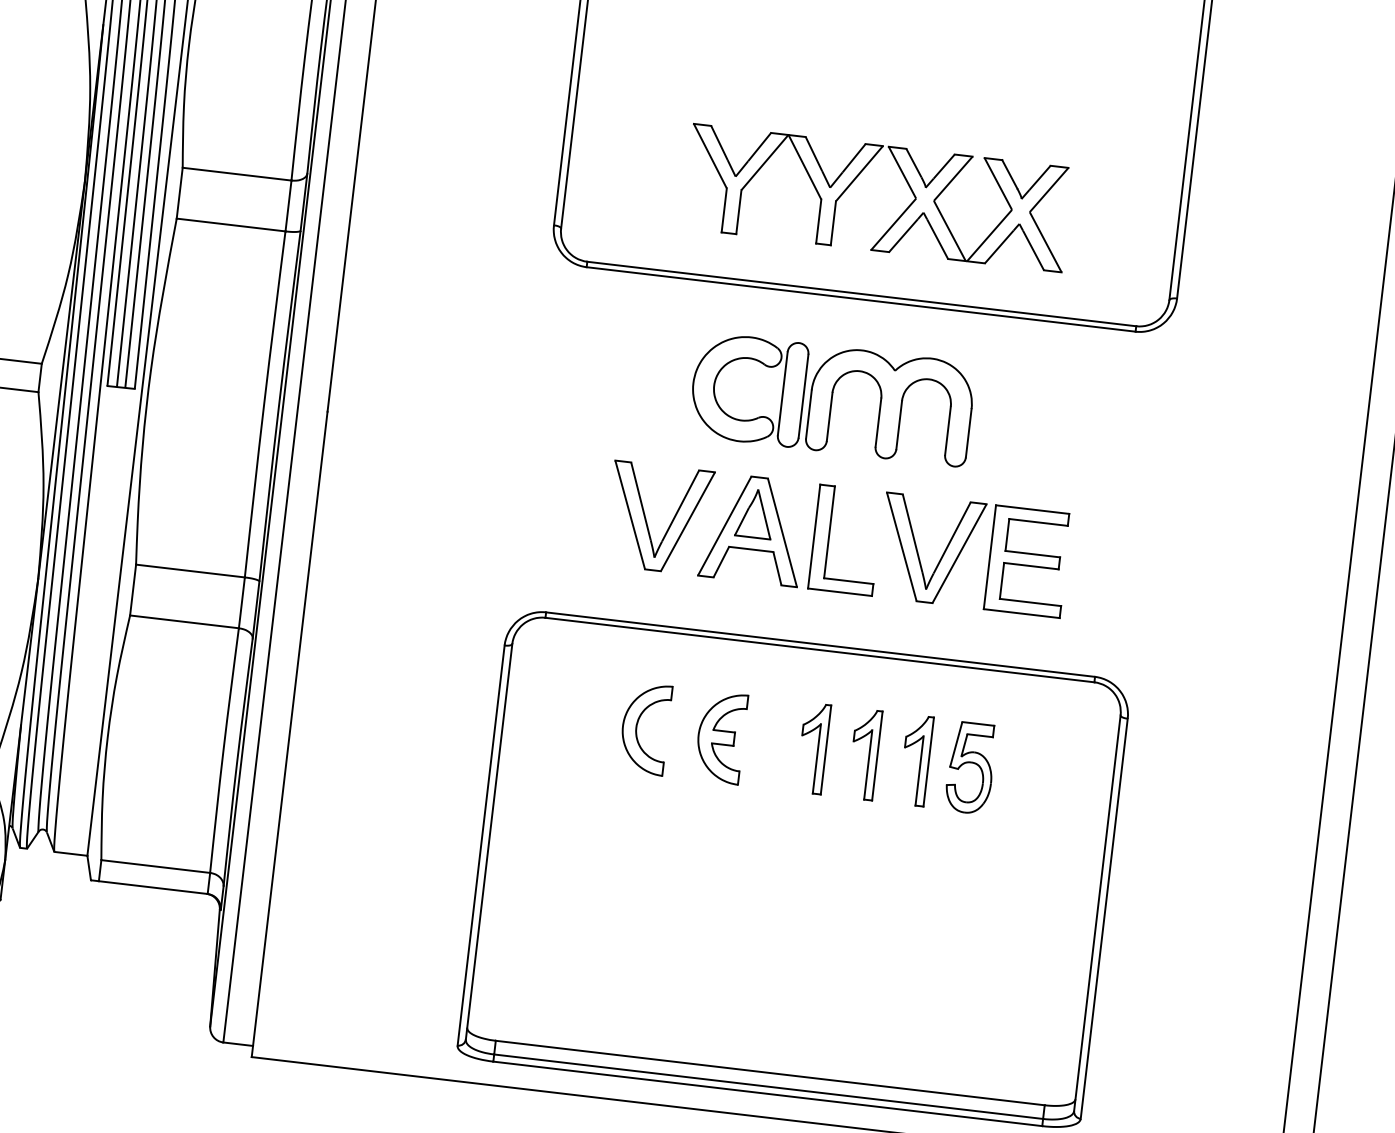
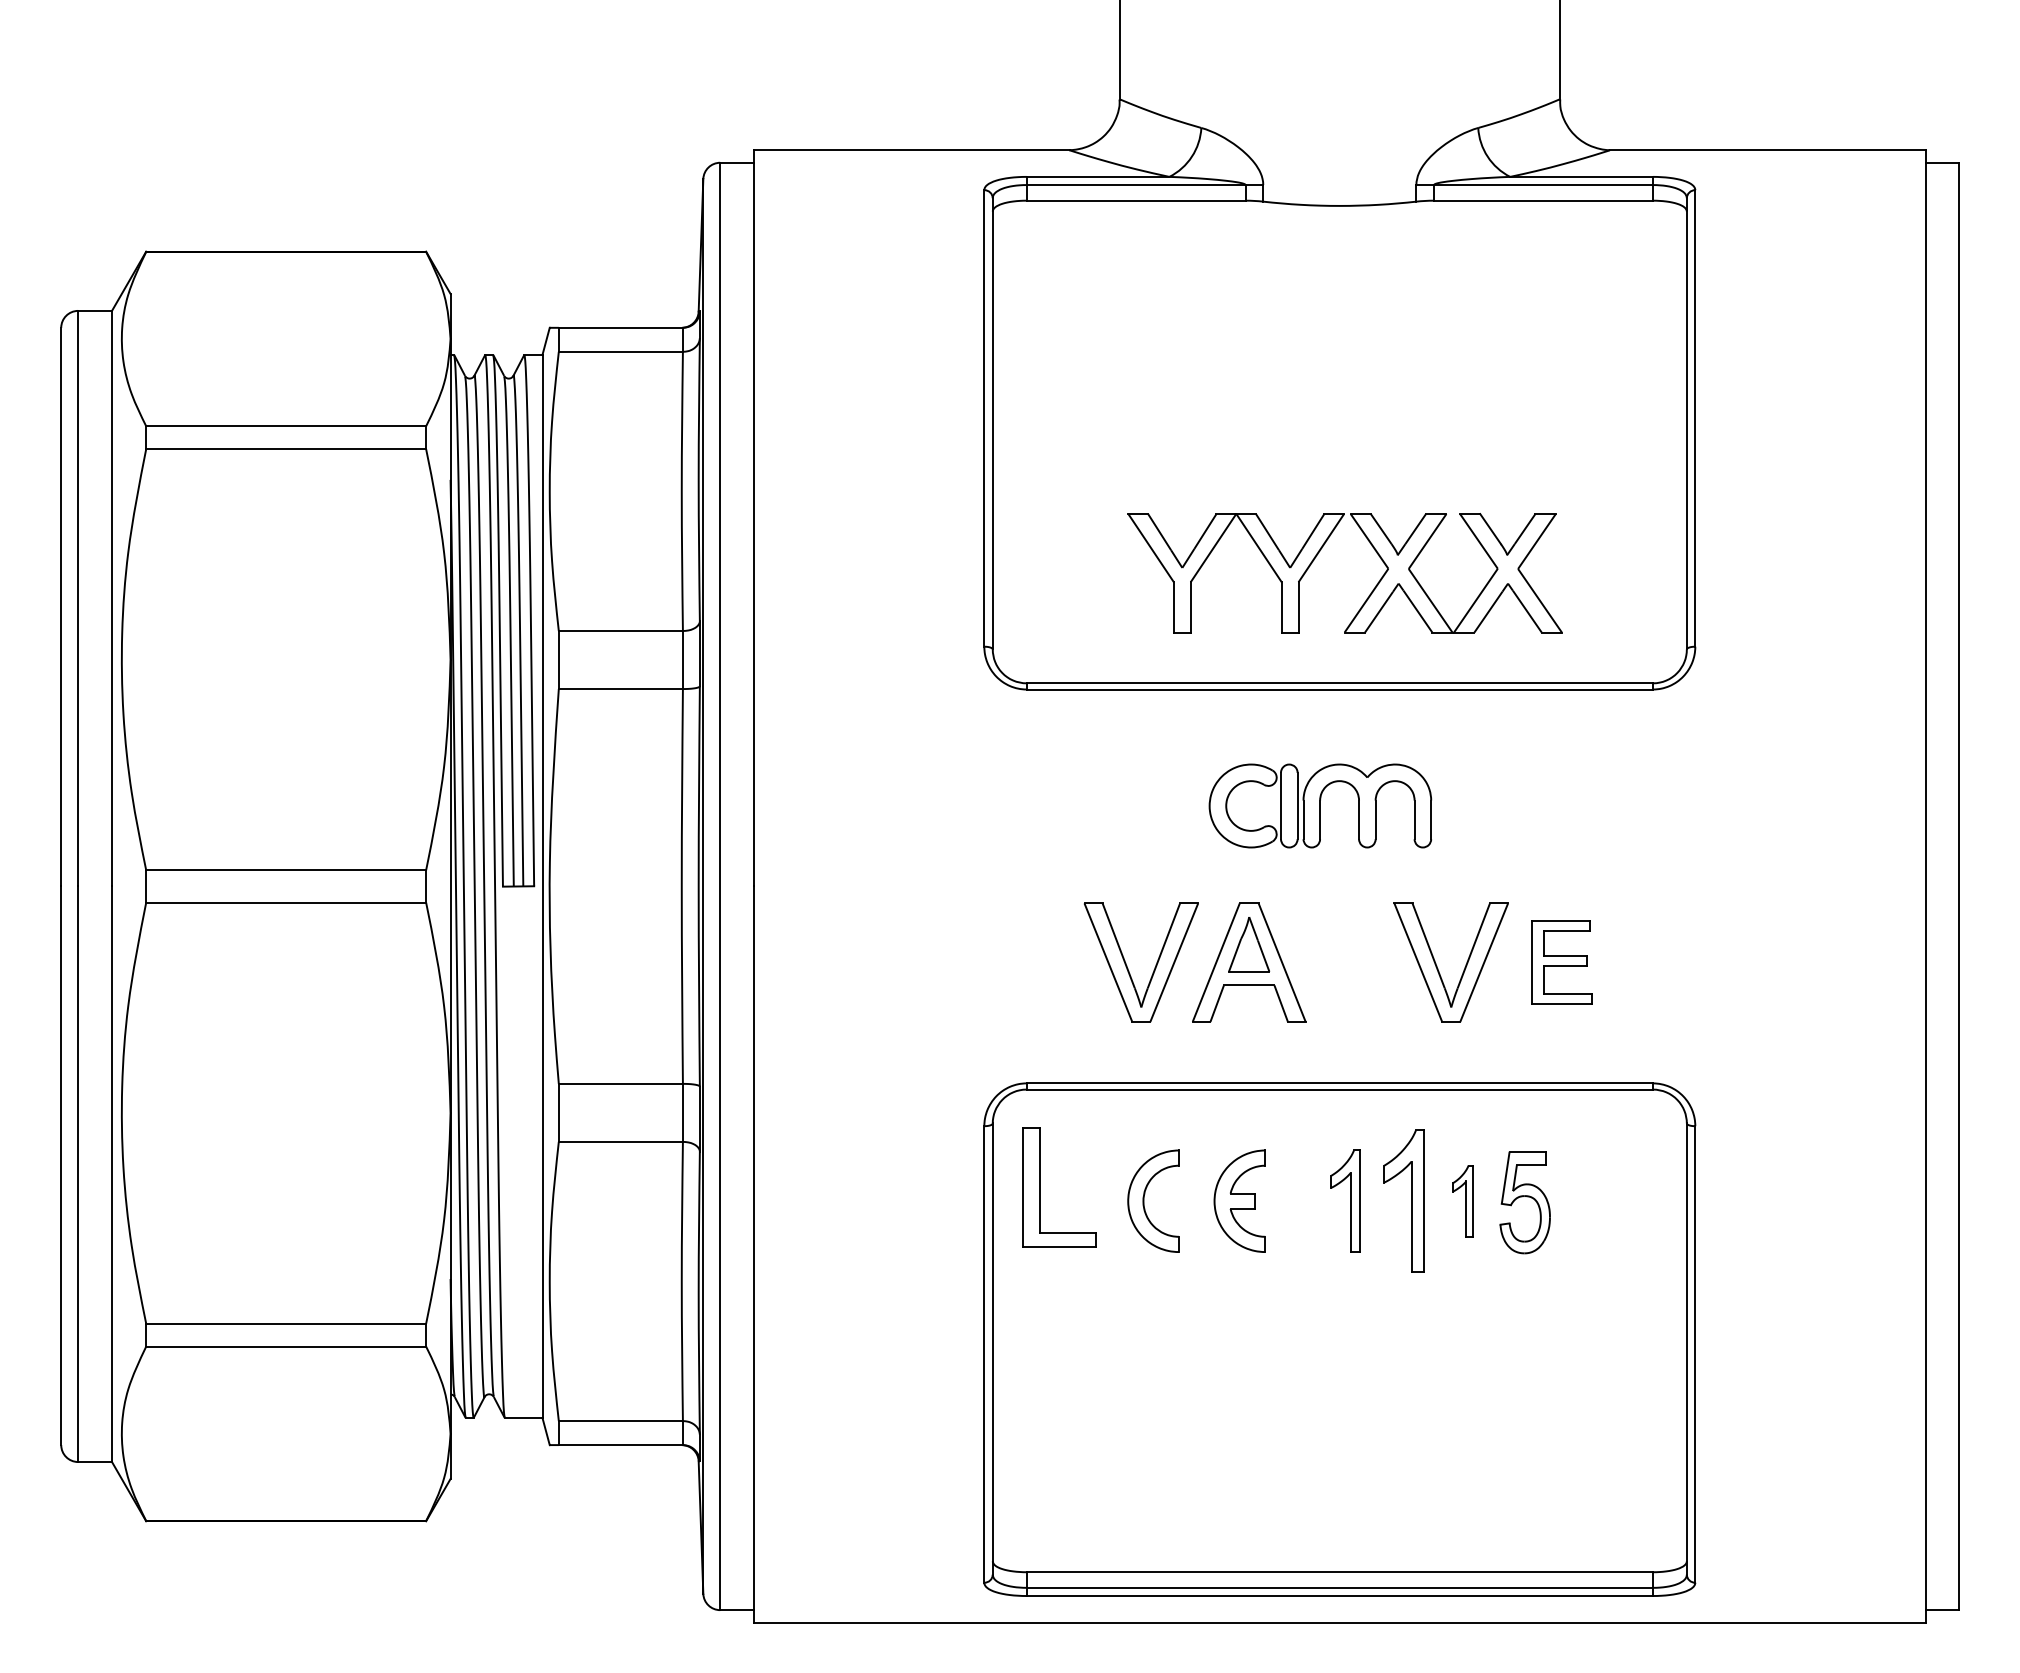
part: (832, 399) -> (1320, 805), size x0.7
part: (829, 538) -> (1040, 1187), moved
part: (1027, 561) -> (1561, 962), size x0.7
part: (864, 753) -> (1403, 1200), size x1.4
part: (916, 759) -> (1462, 1200), size x0.7

